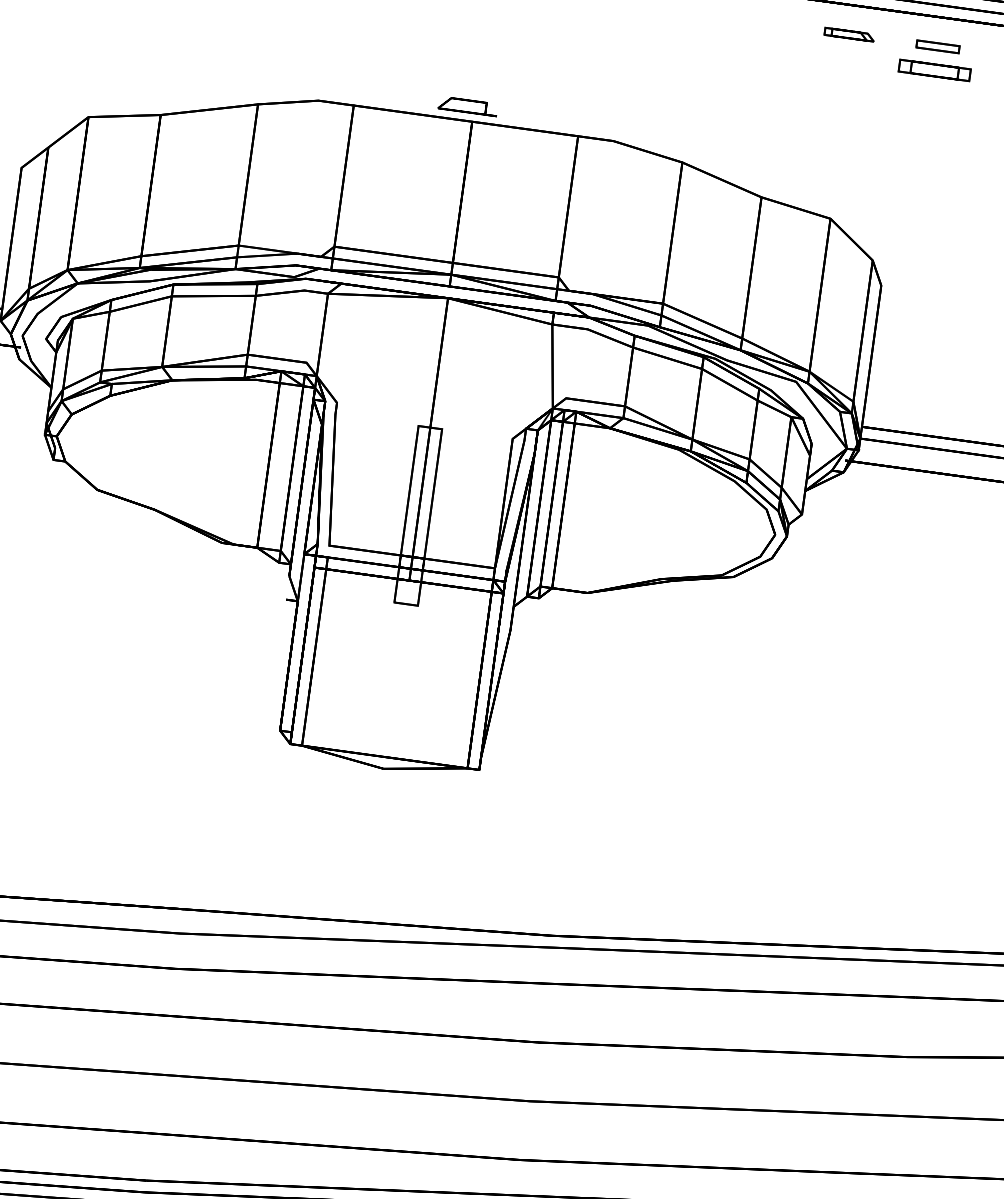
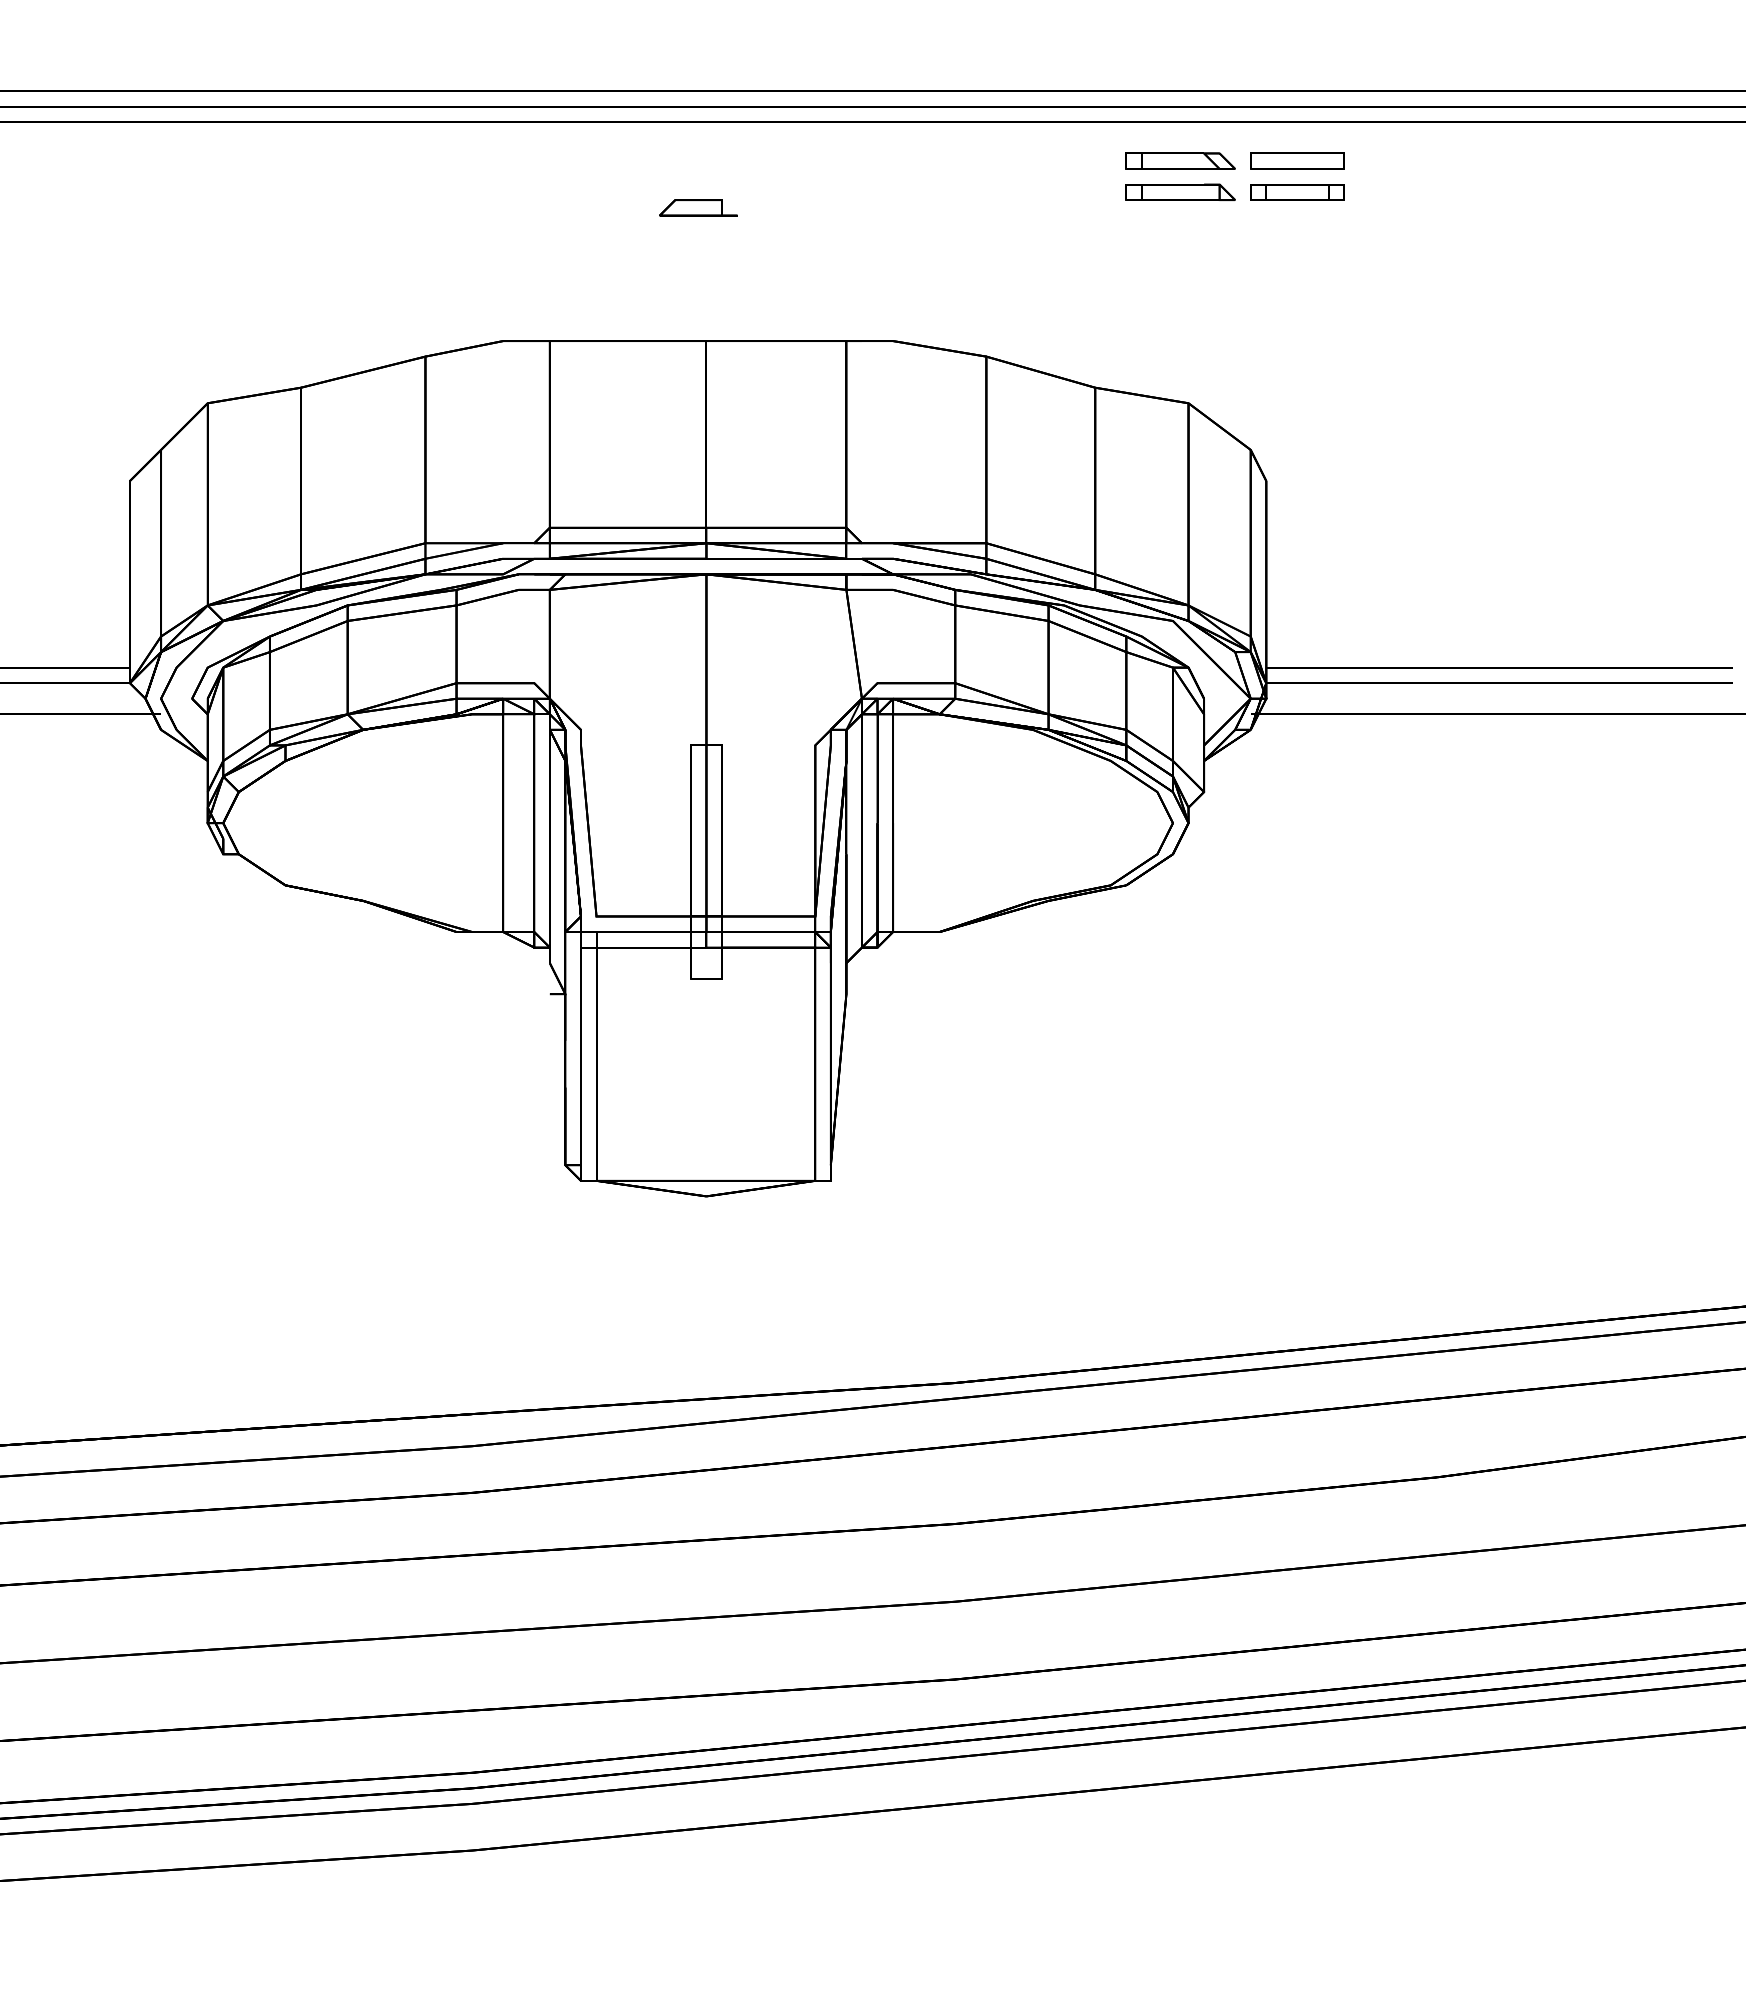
part: (849, 34) -> (1180, 160), size x1.67
part: (938, 46) -> (1297, 160), size x1.67
part: (846, 57) -> (1180, 191), added
part: (468, 106) -> (698, 207), moved

